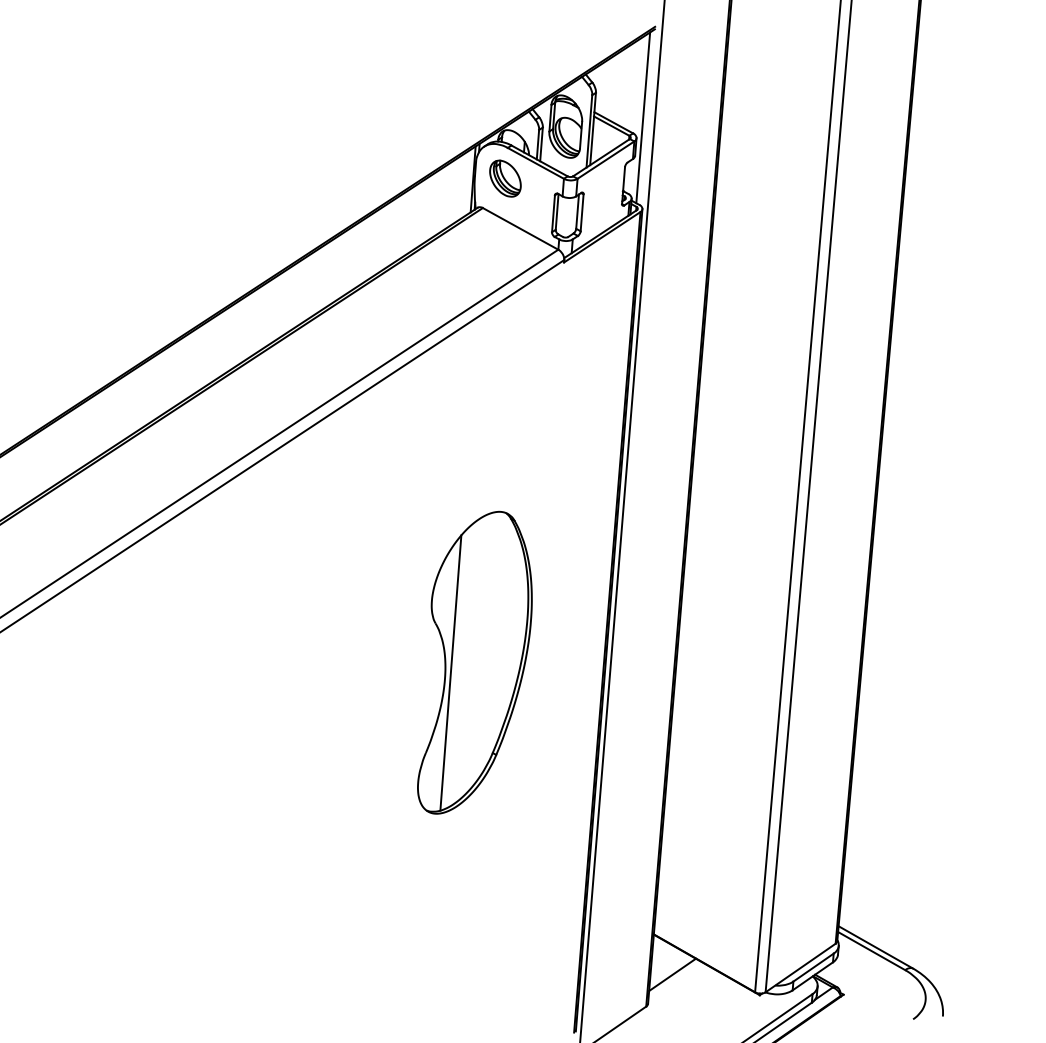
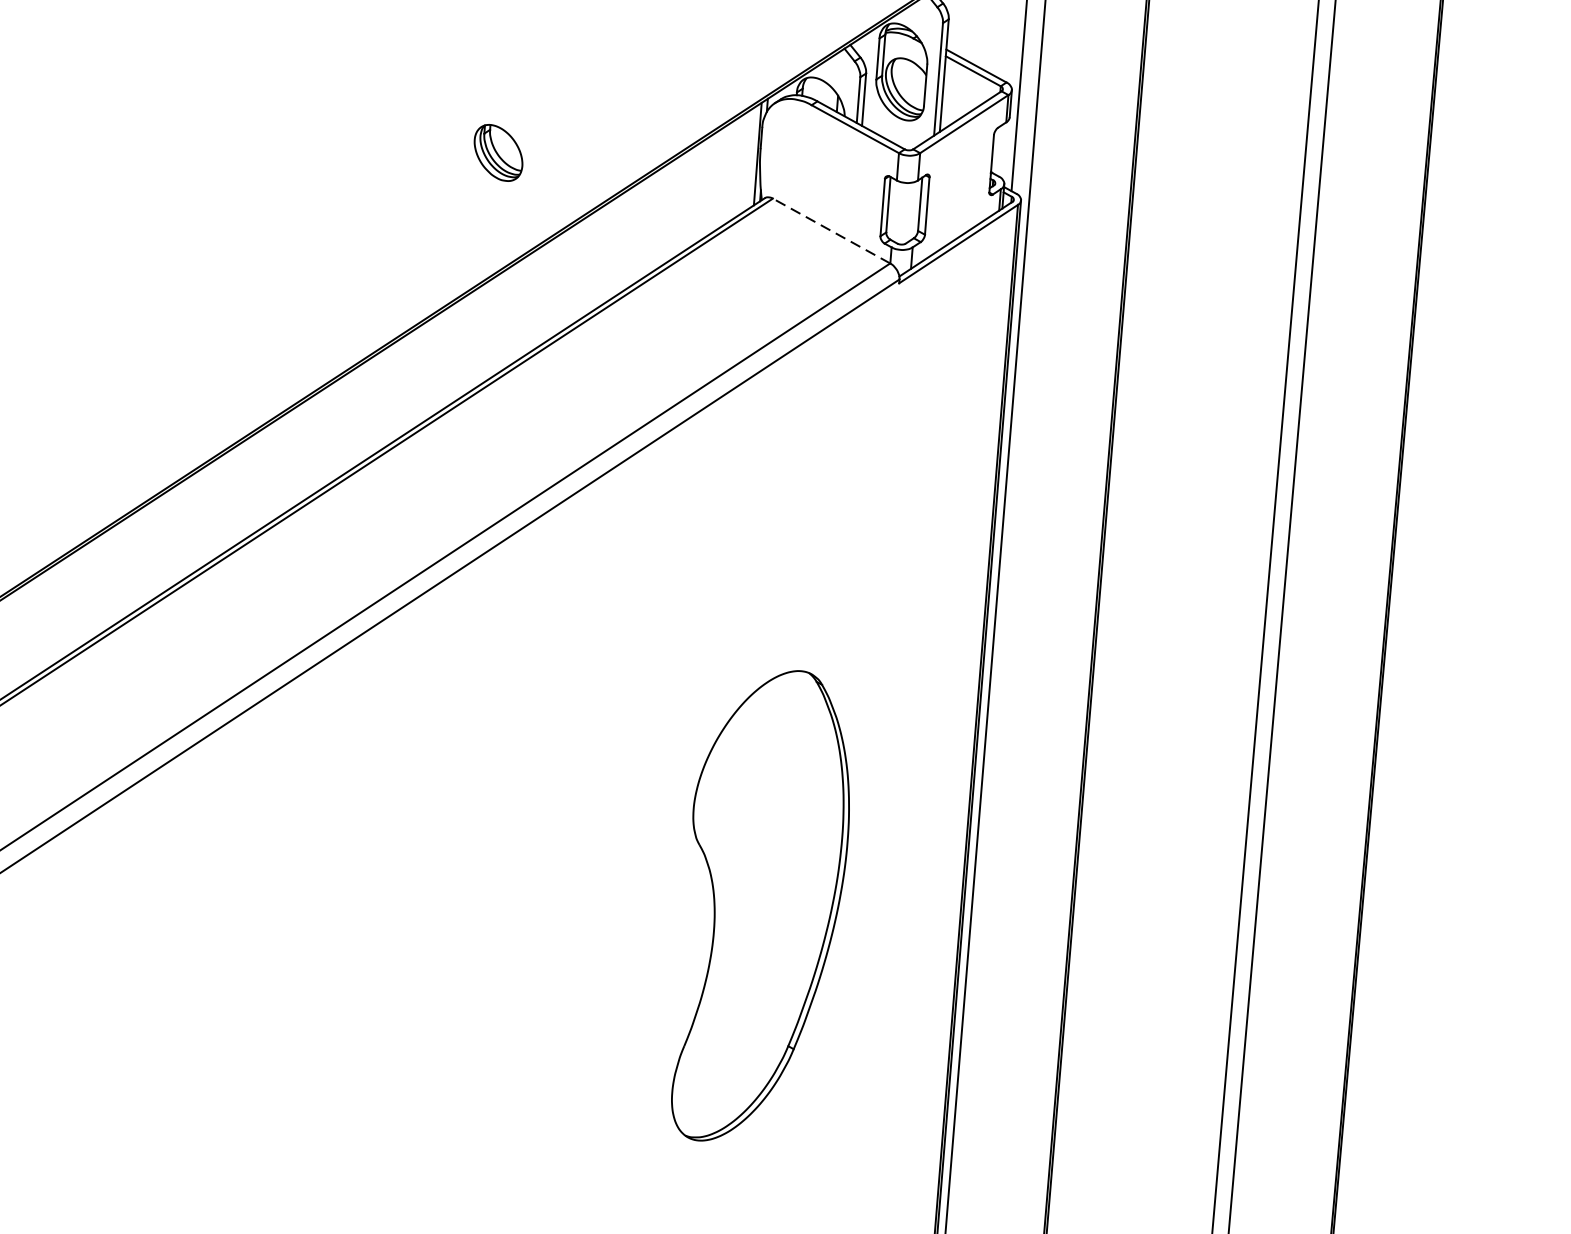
part: (505, 178) -> (498, 152), moved
line: (520, 228) -> (831, 230), solid -> dashed
line: (450, 672) -> (722, 920), removed

